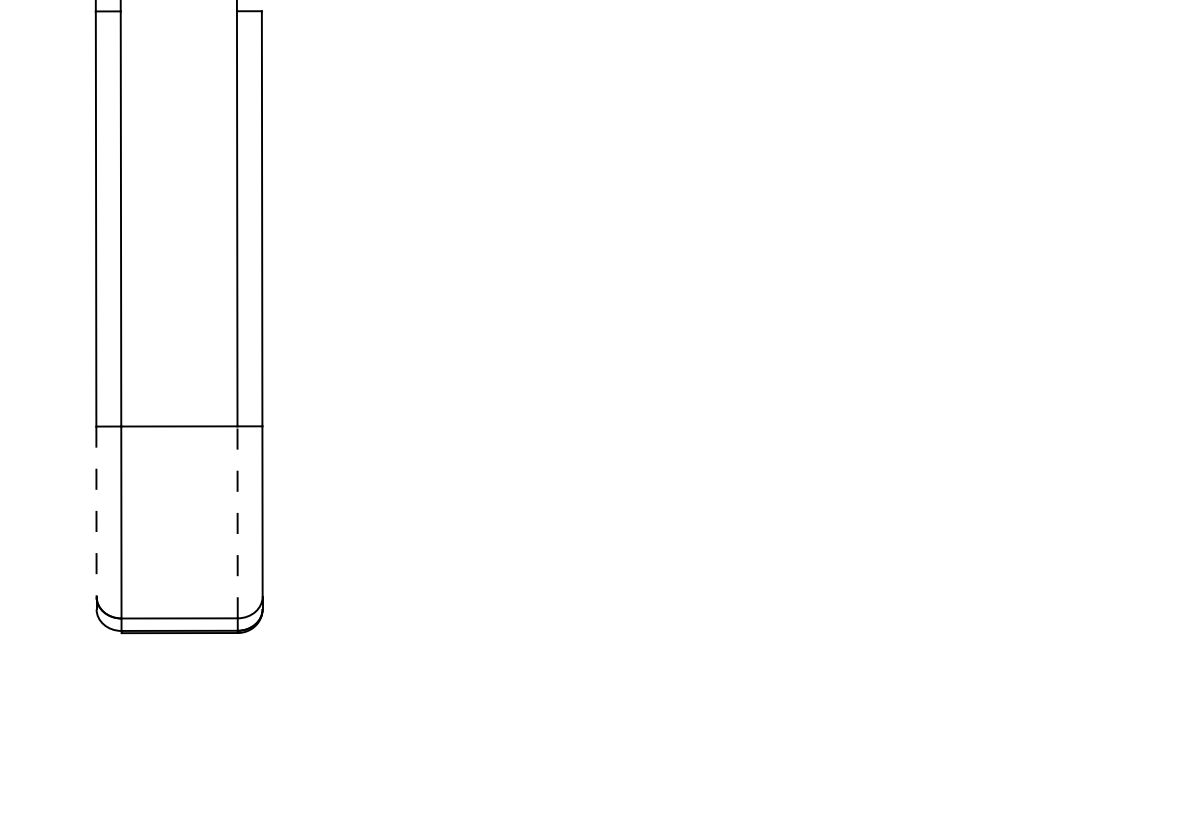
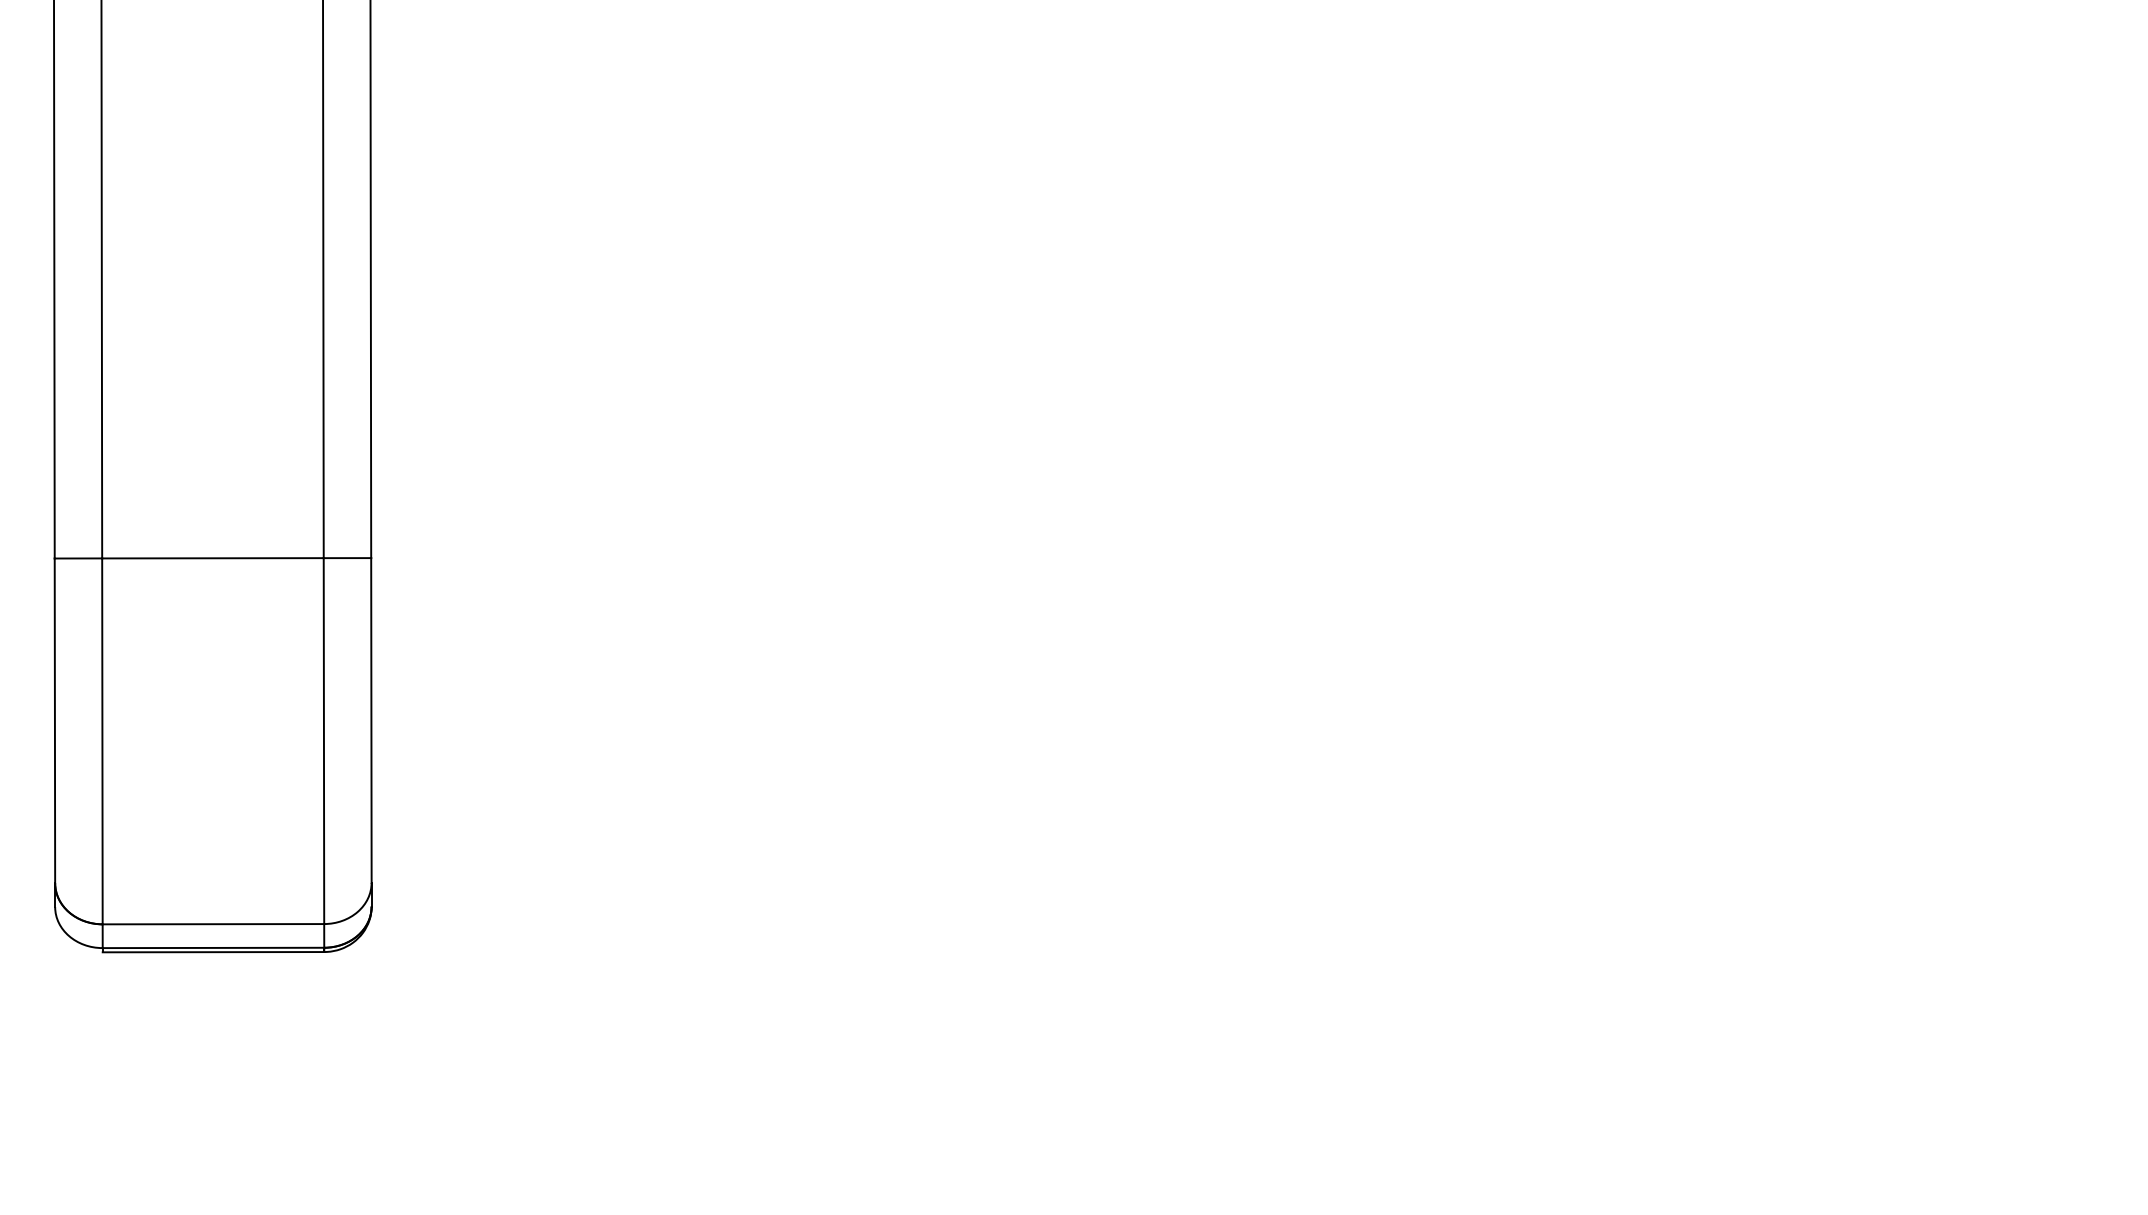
line: (96, 512) -> (54, 722), dashed -> solid
line: (237, 522) -> (323, 741), dashed -> solid

